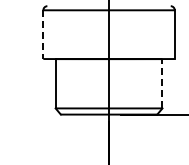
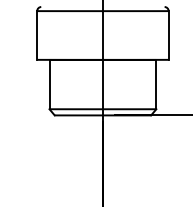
line: (43, 34) -> (37, 35), dashed -> solid
line: (162, 83) -> (156, 84), dashed -> solid

